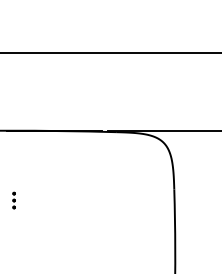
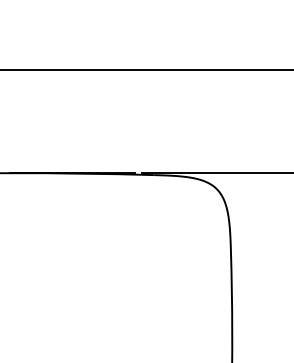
line: (13, 200) -> (17, 265), removed

